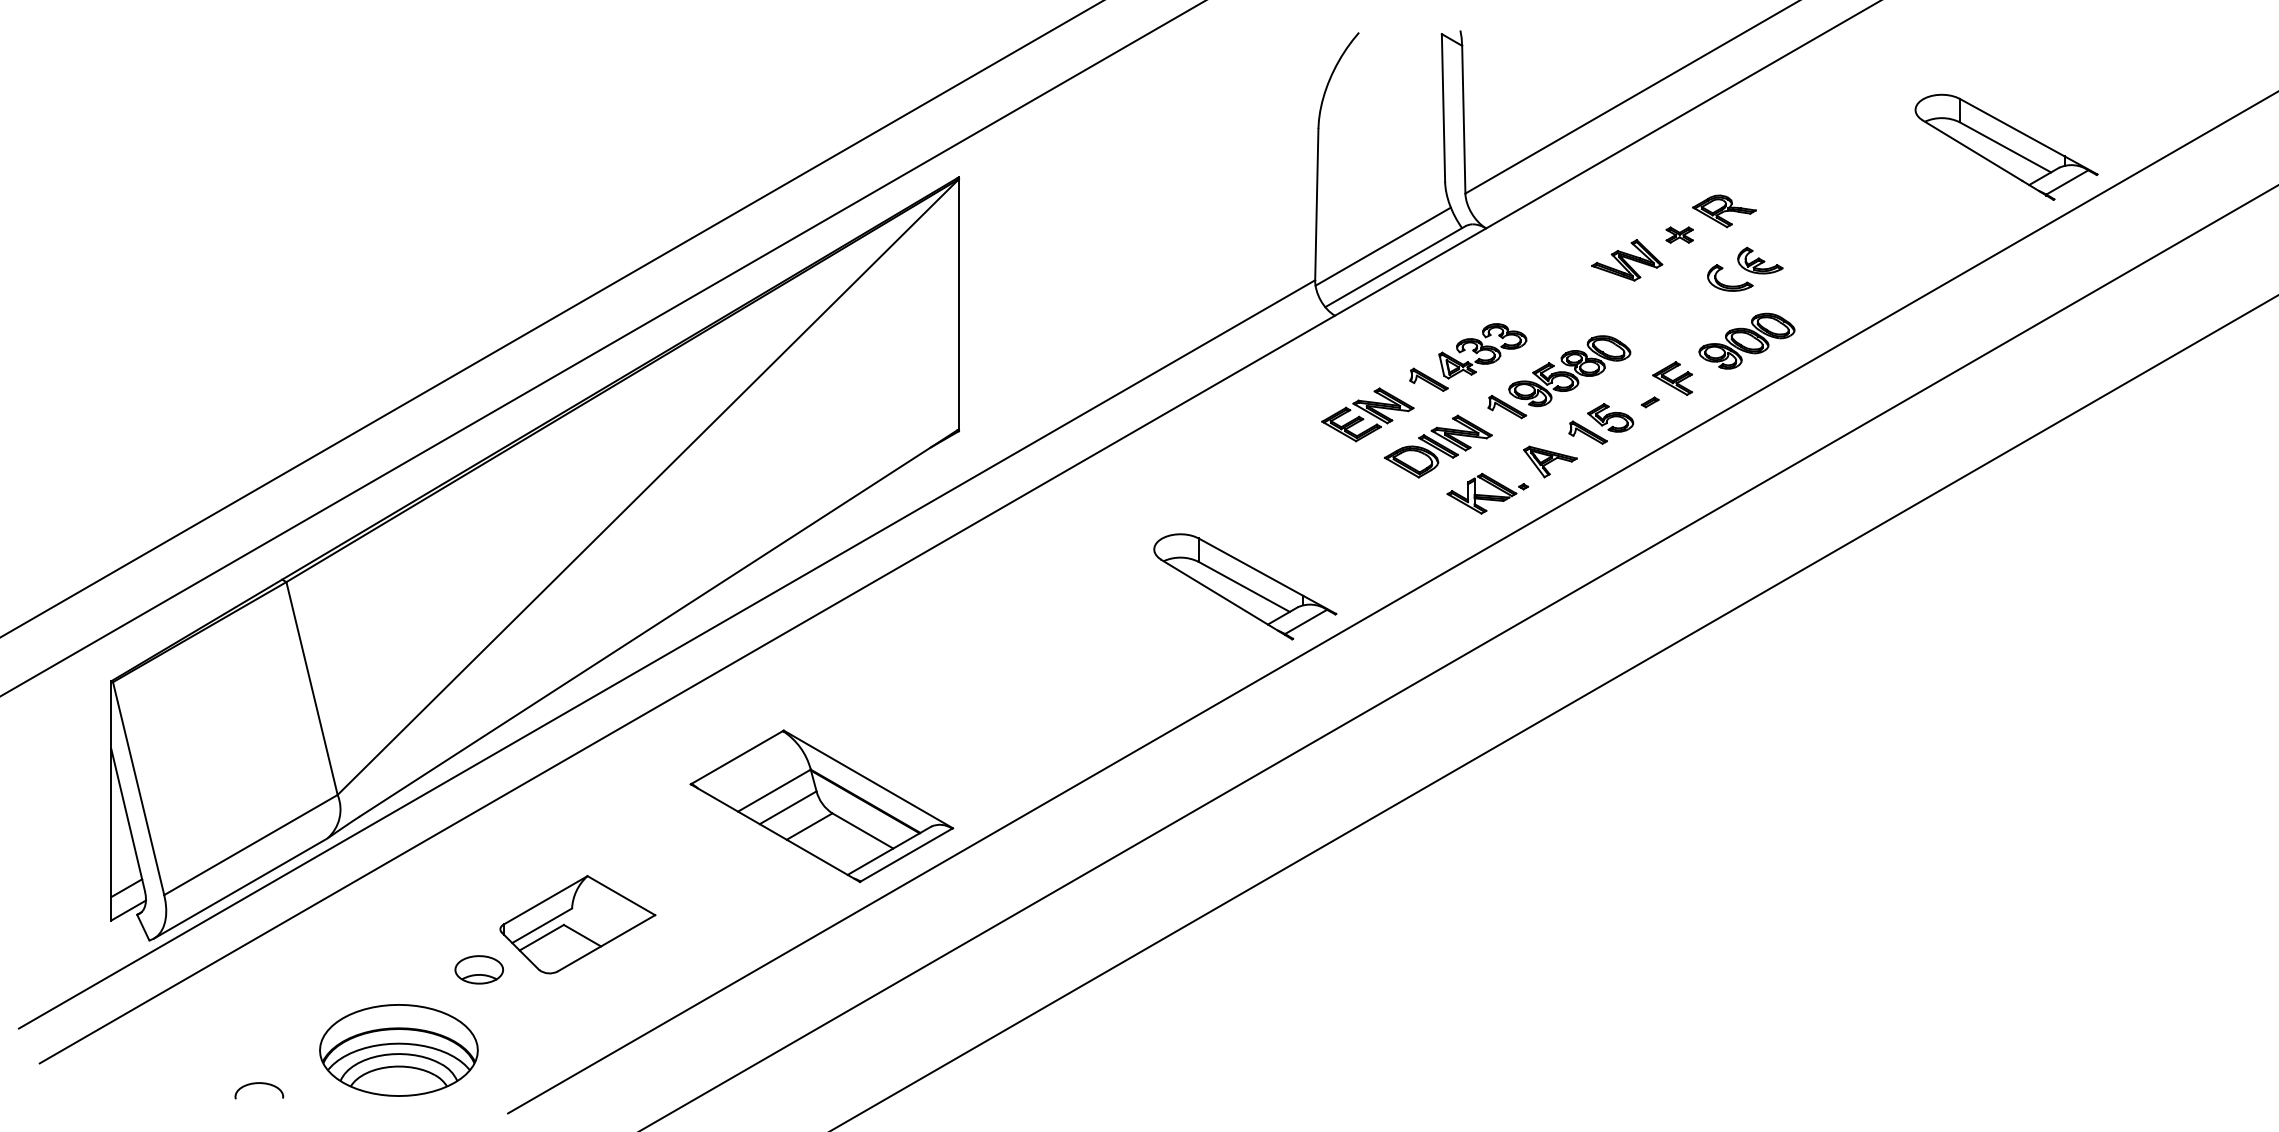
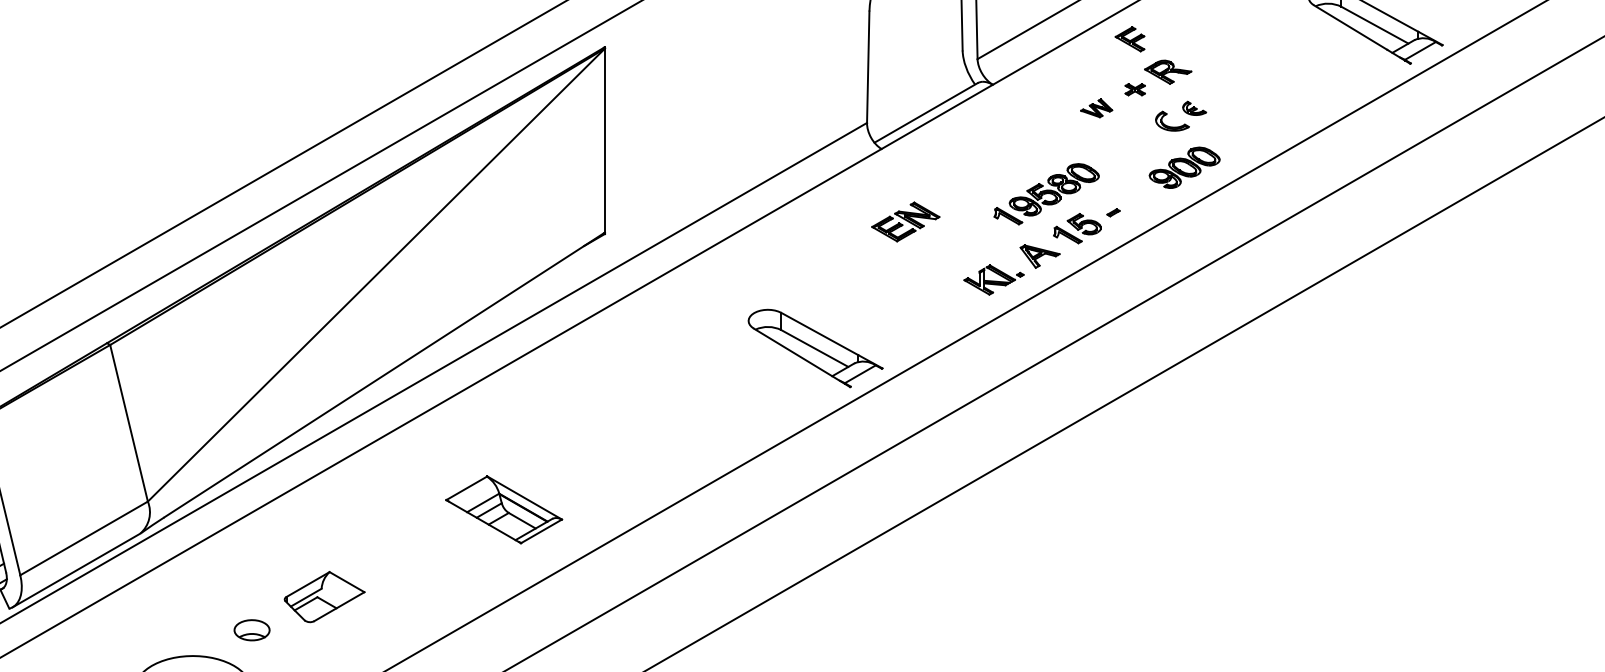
line: (1382, 246) -> (916, 98), removed
part: (1627, 260) -> (1096, 108), size x0.6
part: (1760, 260) -> (1194, 108), size x0.7
part: (1468, 357) -> (979, 179), removed
part: (1672, 378) -> (1129, 39), moved
part: (1437, 446) -> (957, 245), removed
part: (821, 805) -> (503, 509), size x0.6
part: (577, 924) -> (324, 596), size x0.7

